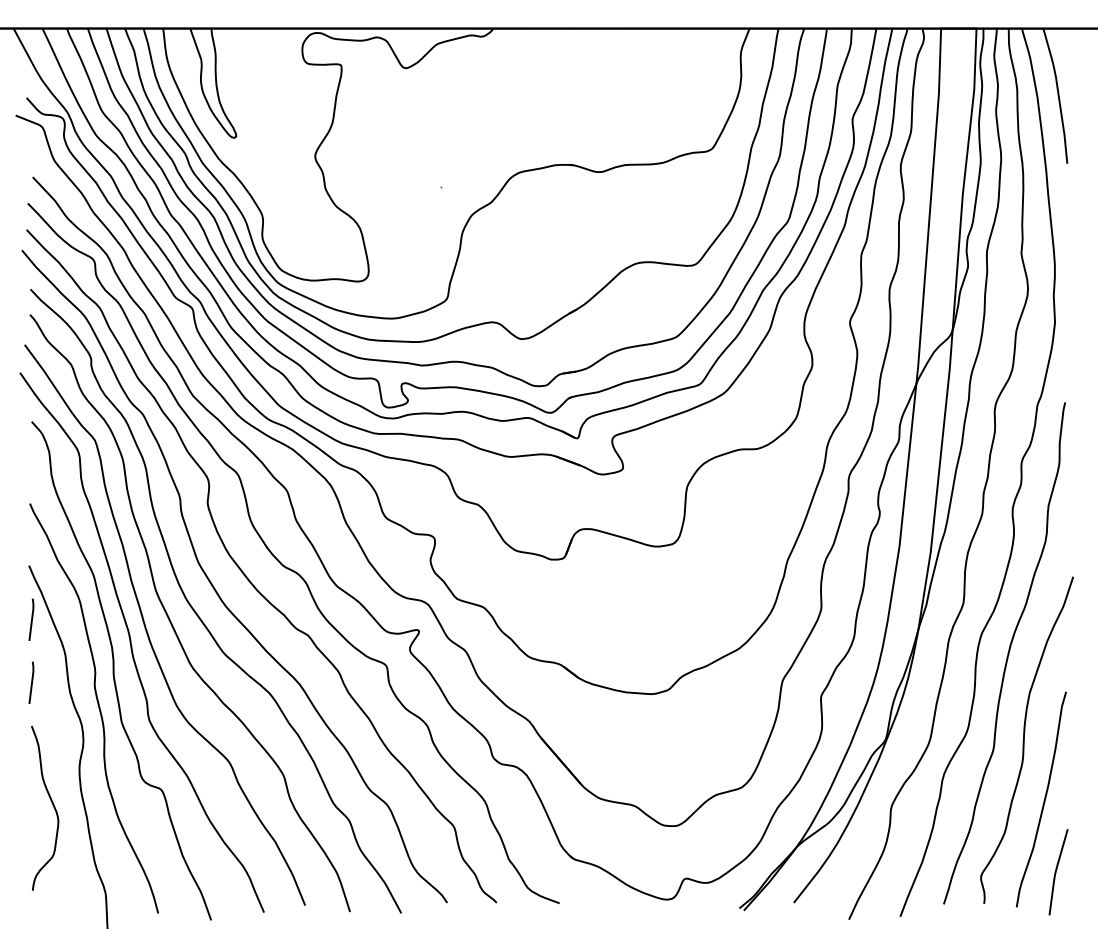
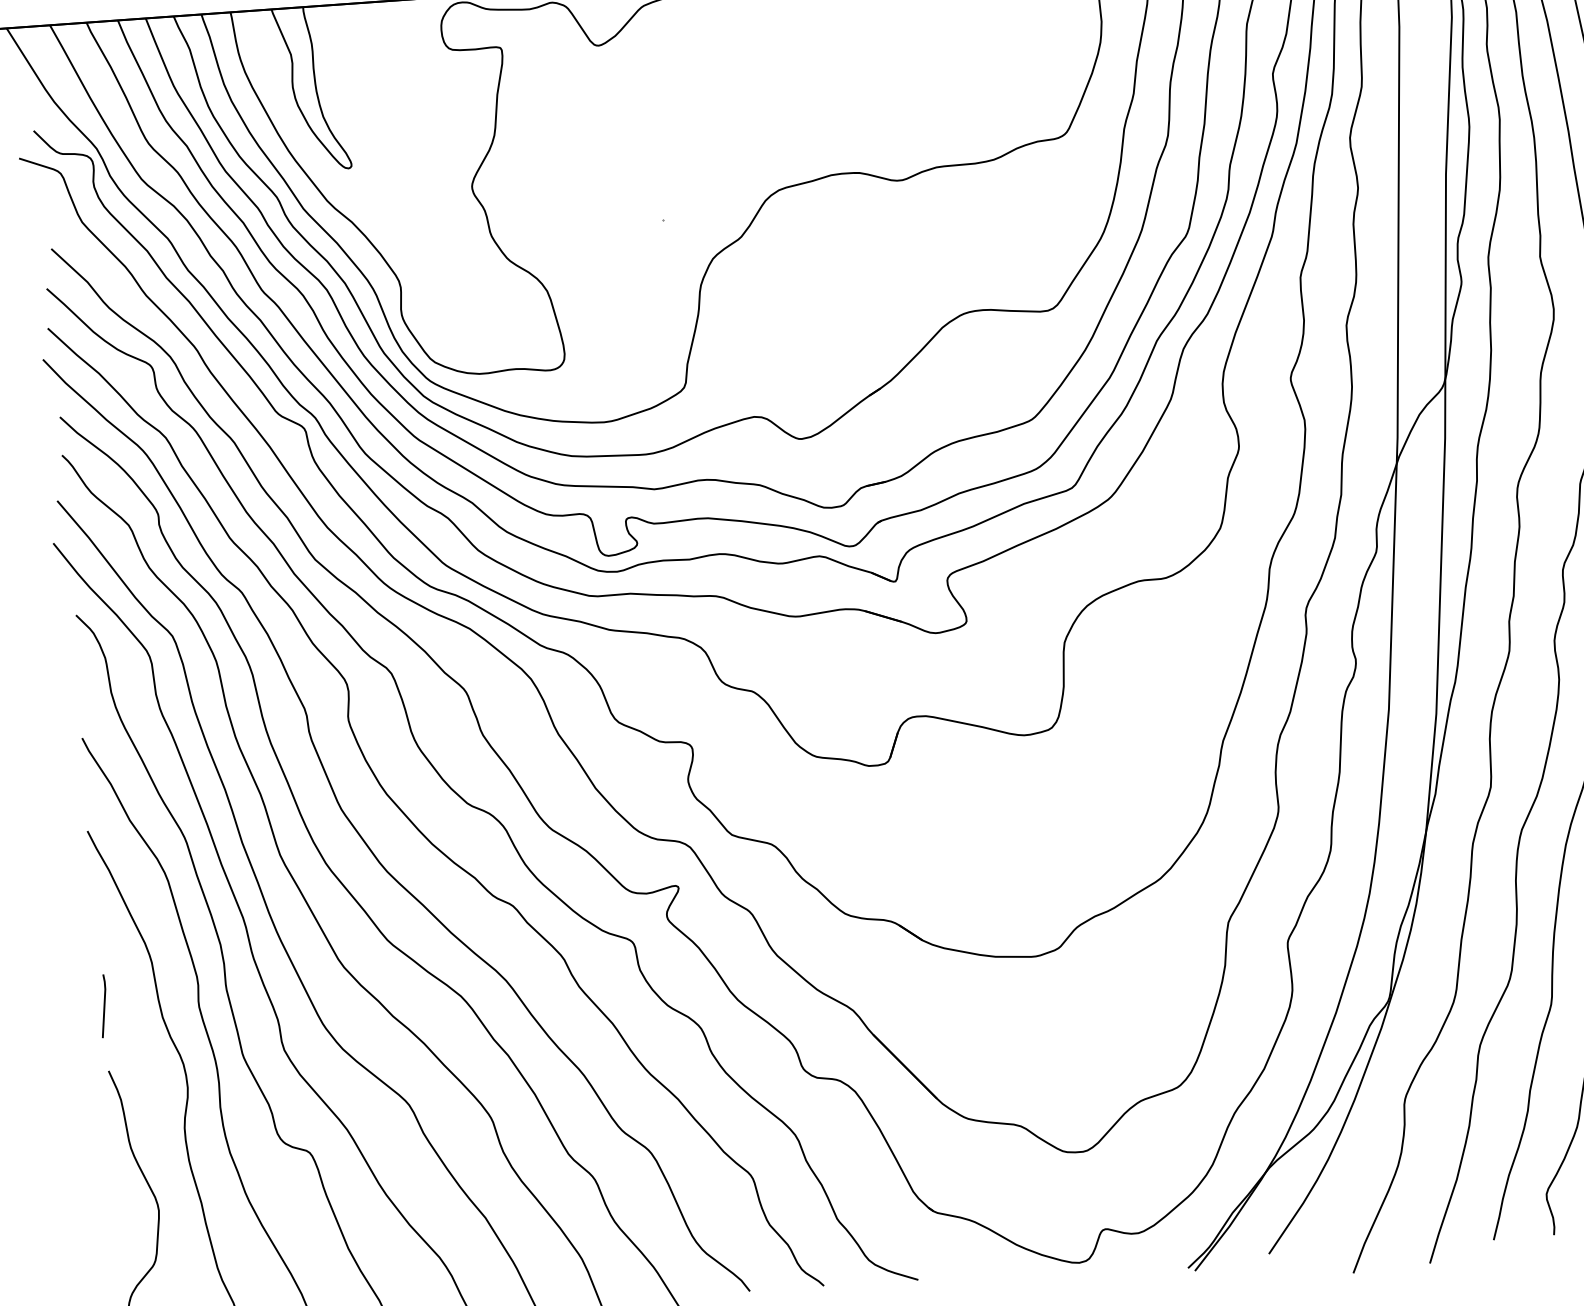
line: (31, 619) -> (96, 911), removed

